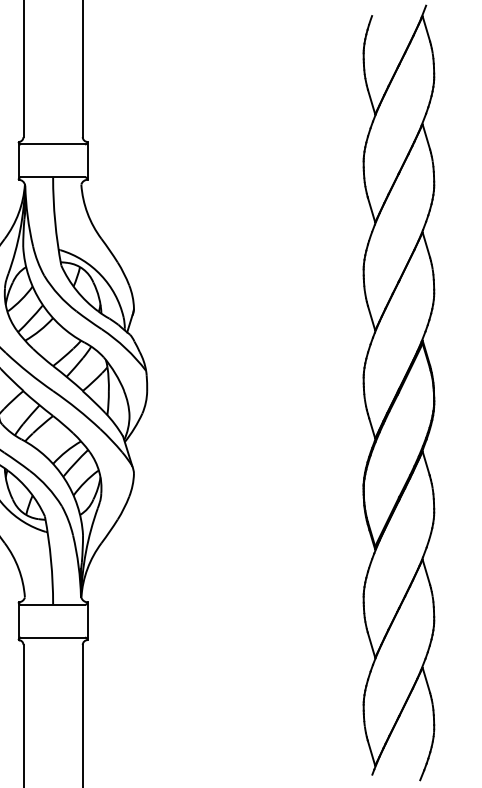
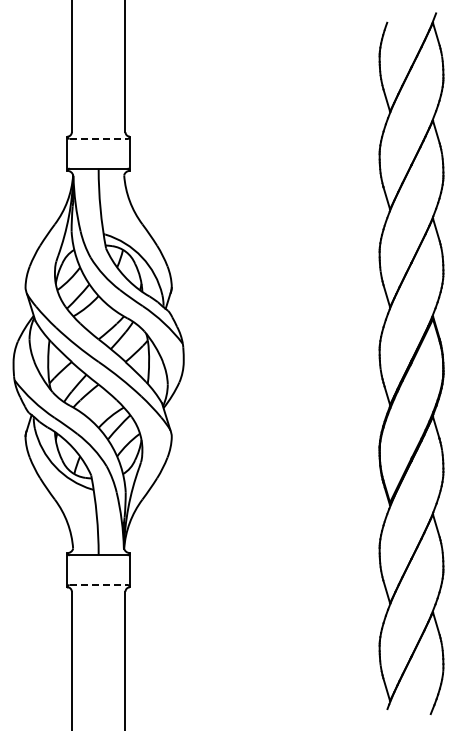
line: (54, 144) -> (99, 138), solid -> dashed
line: (54, 638) -> (99, 585), solid -> dashed

